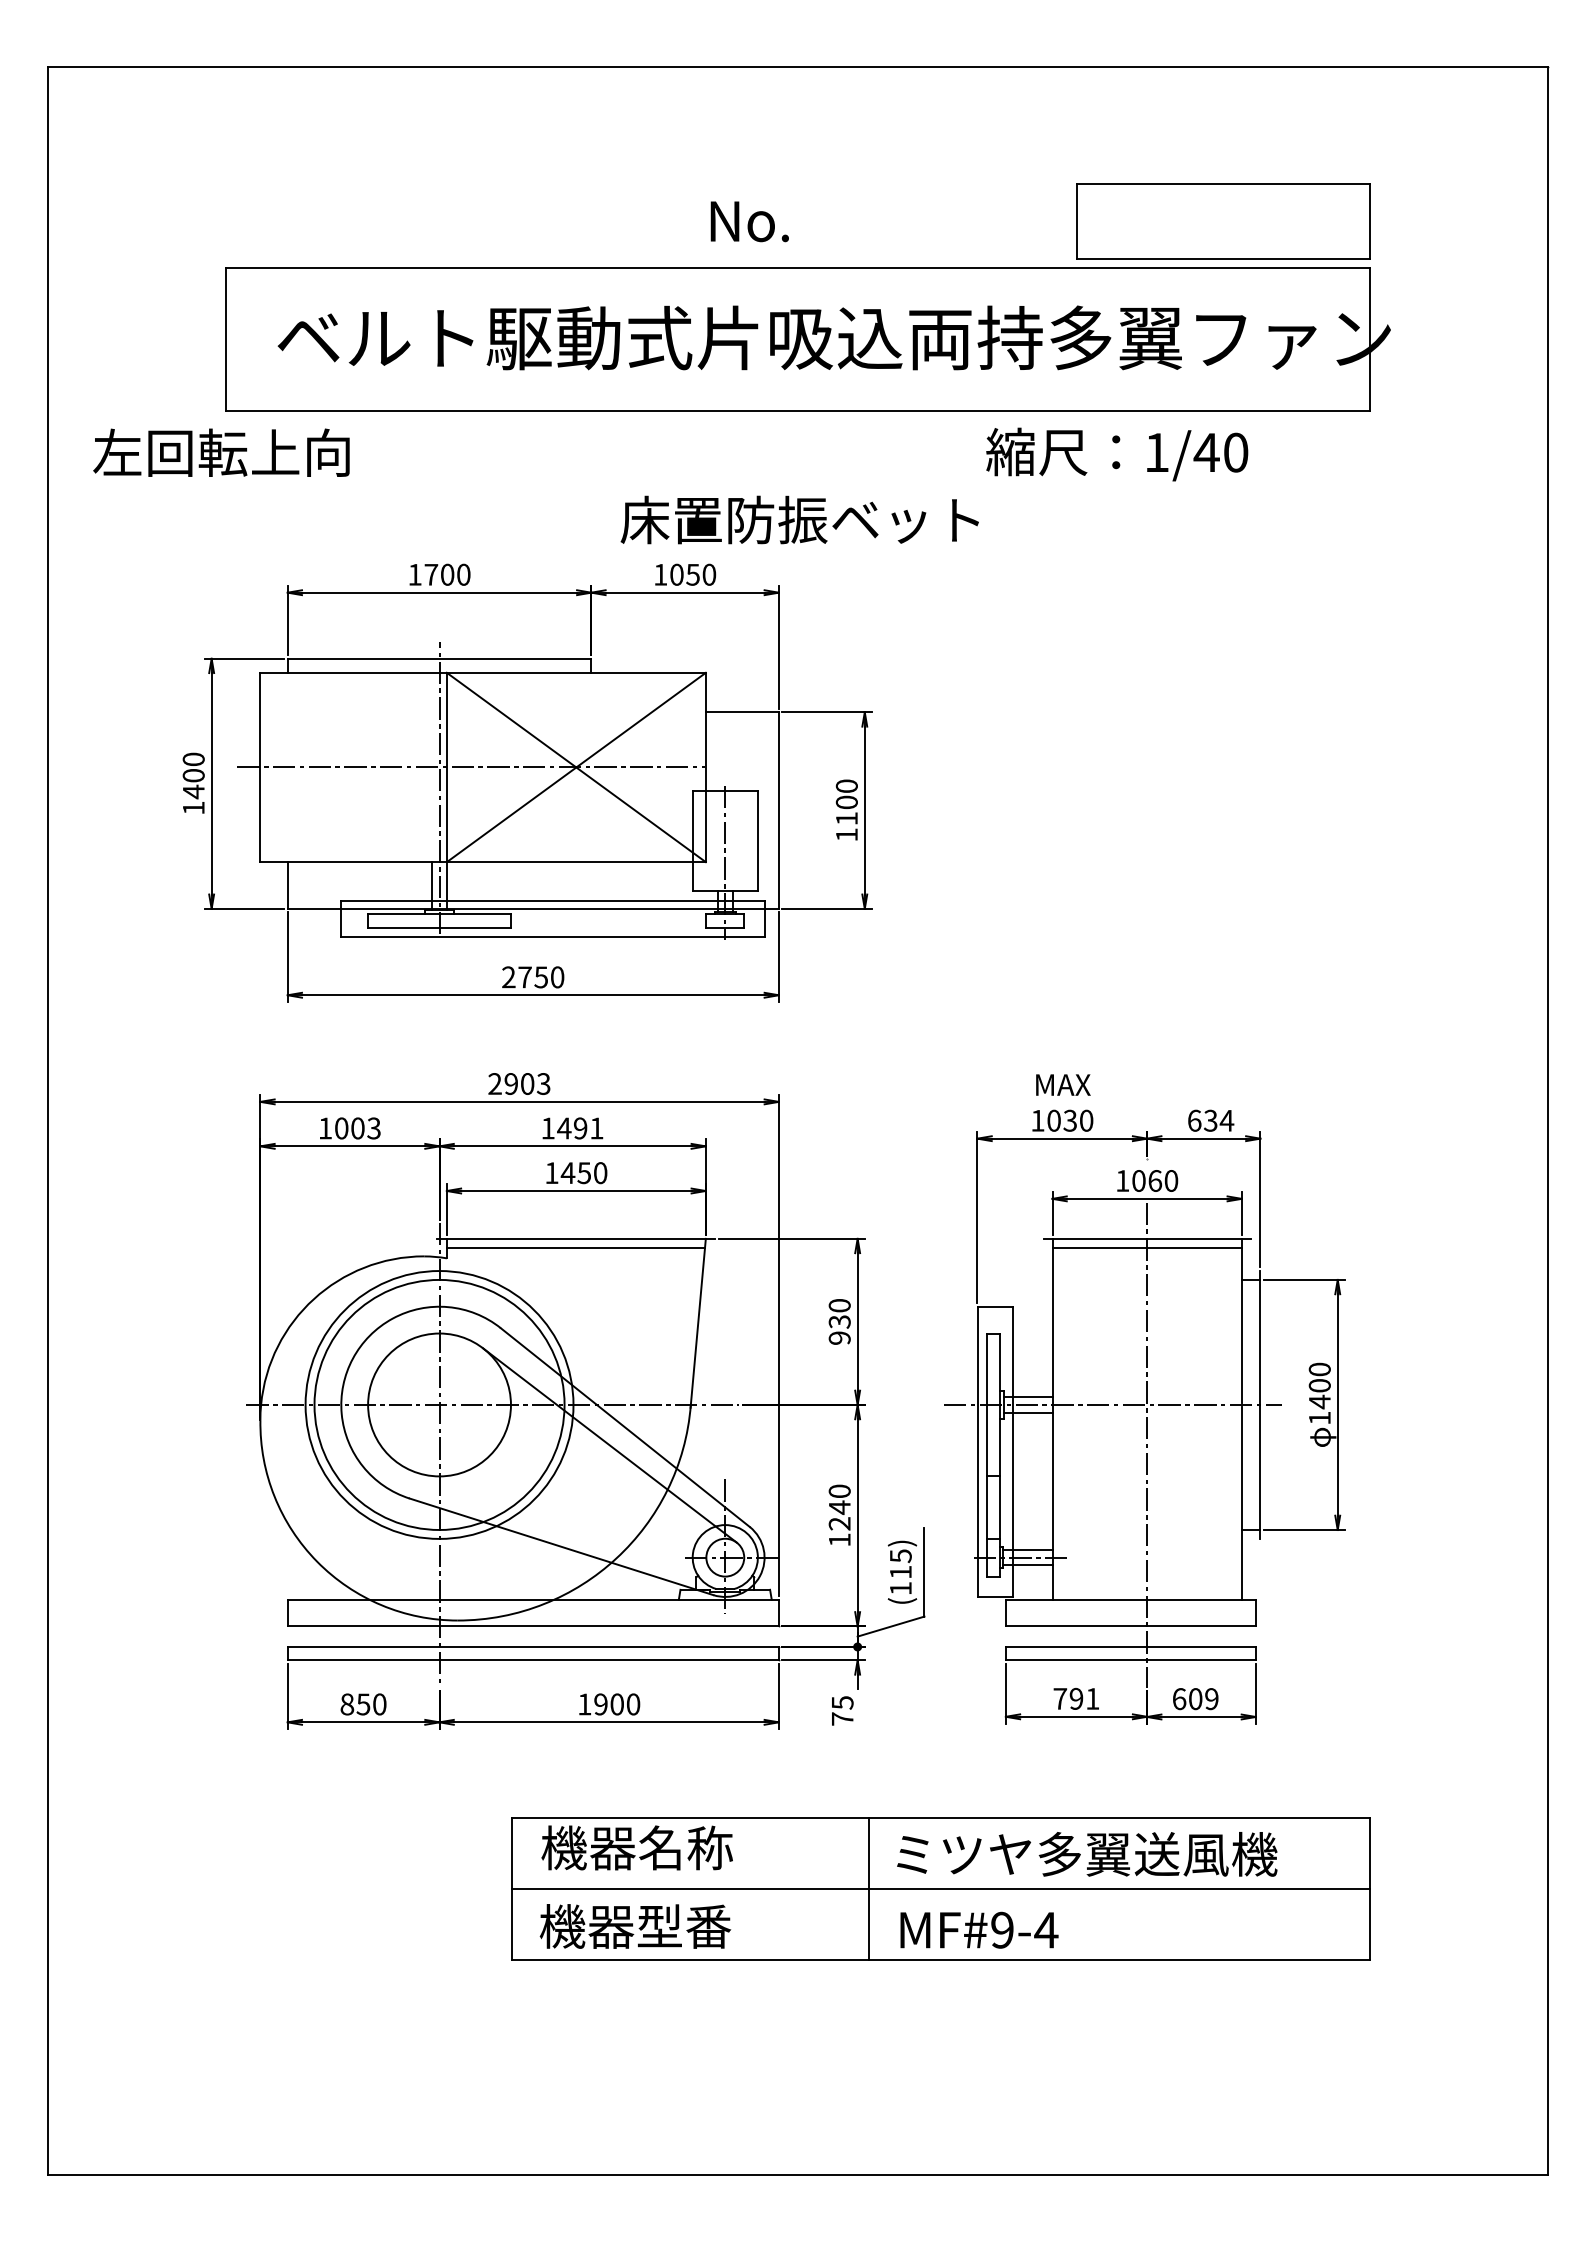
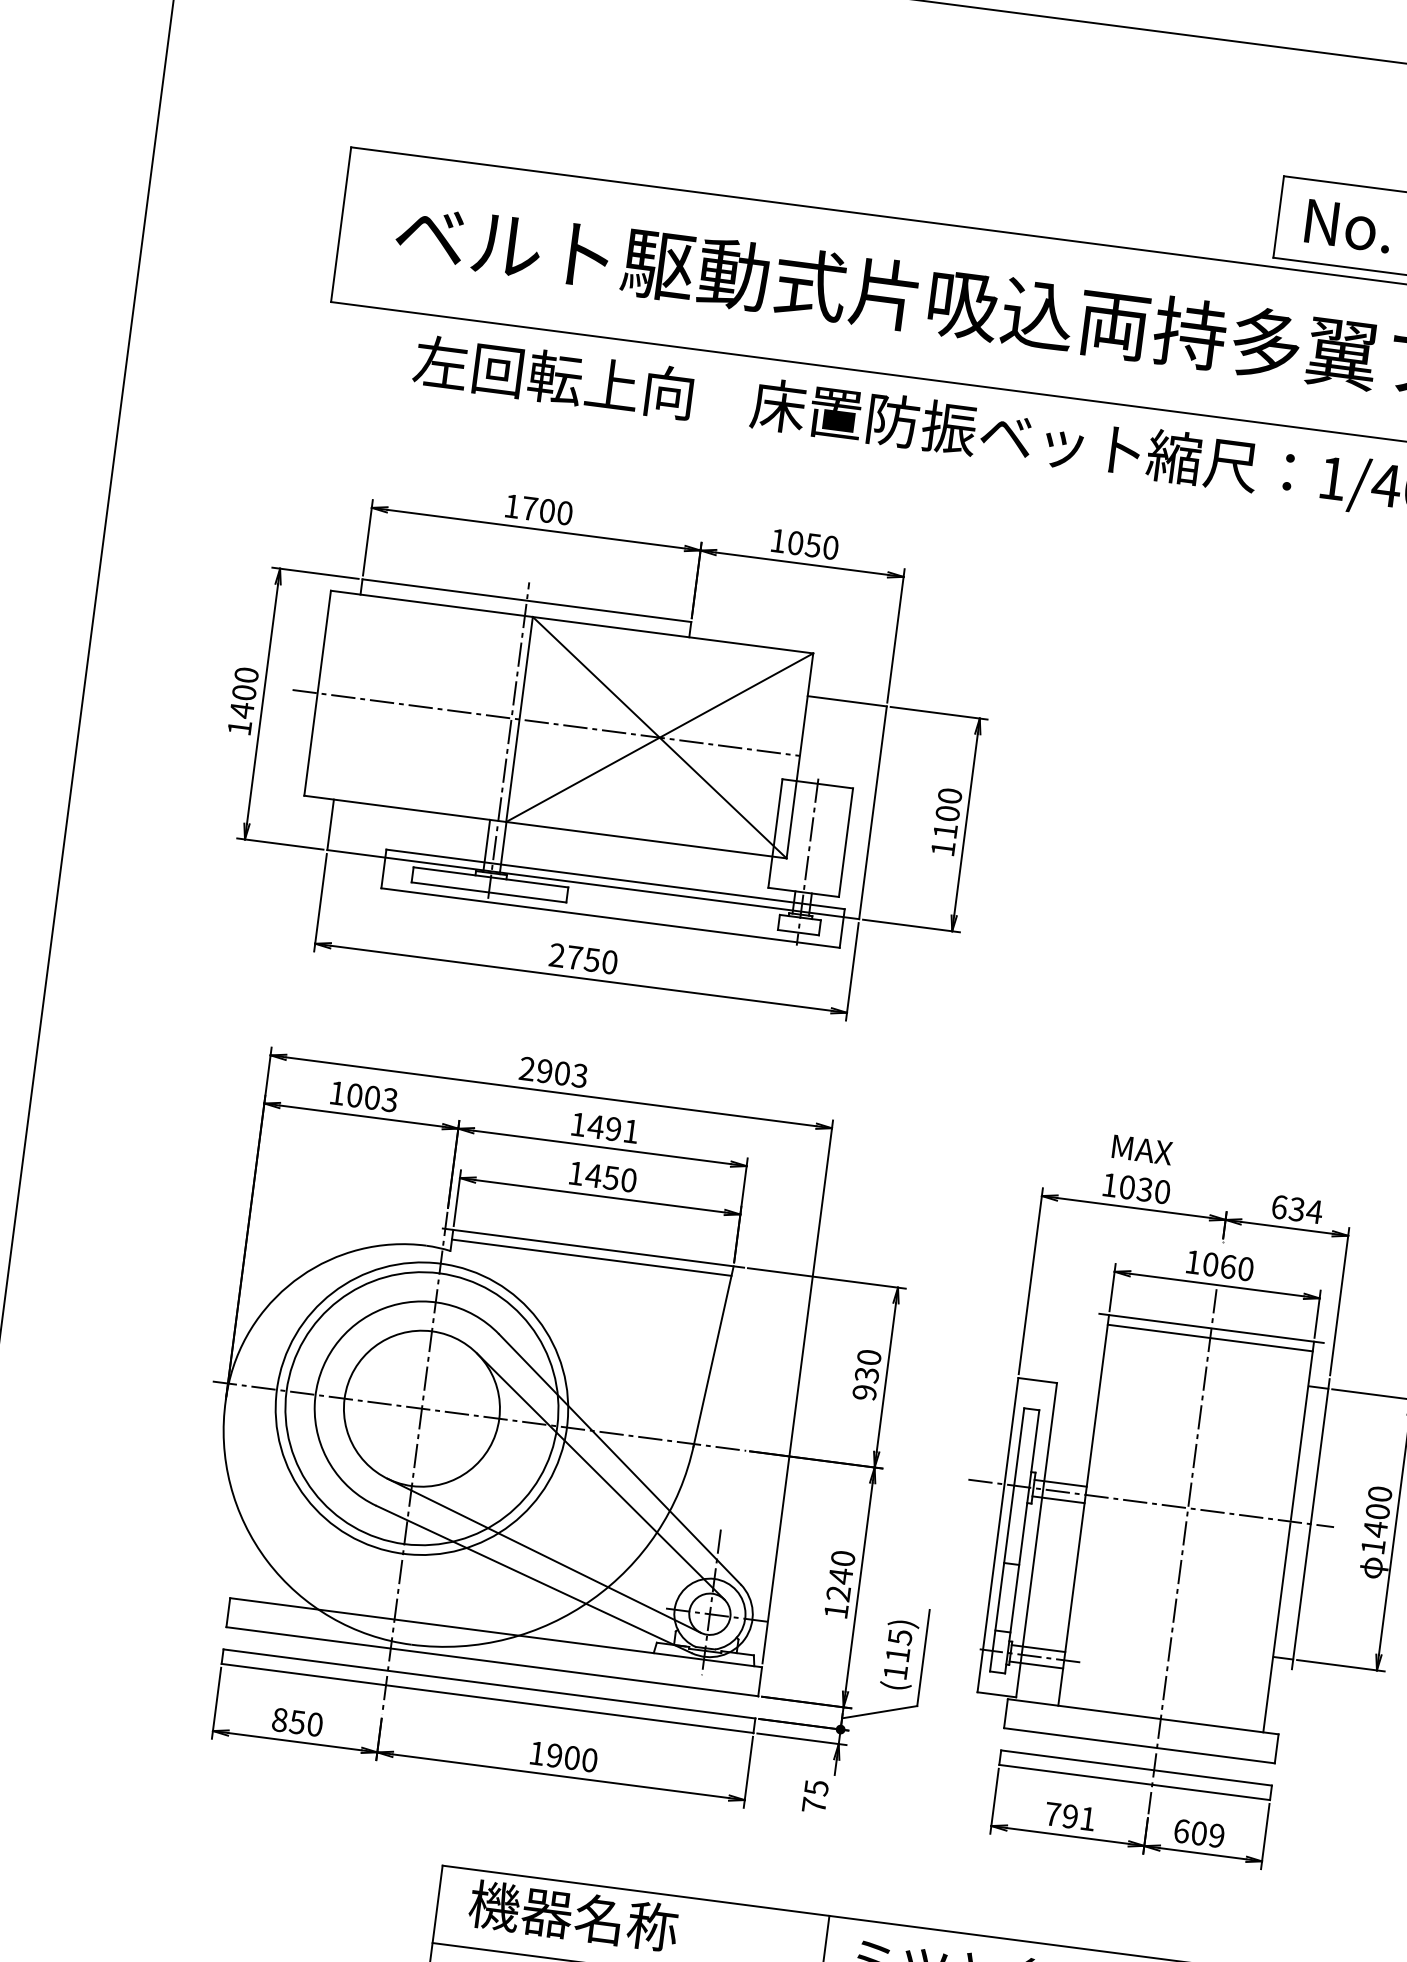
text: (749, 221) -> (1348, 225), moved
text: (221, 452) -> (553, 377), moved
text: (799, 519) -> (945, 426), moved
line: (567, 1523) -> (543, 1555), added

